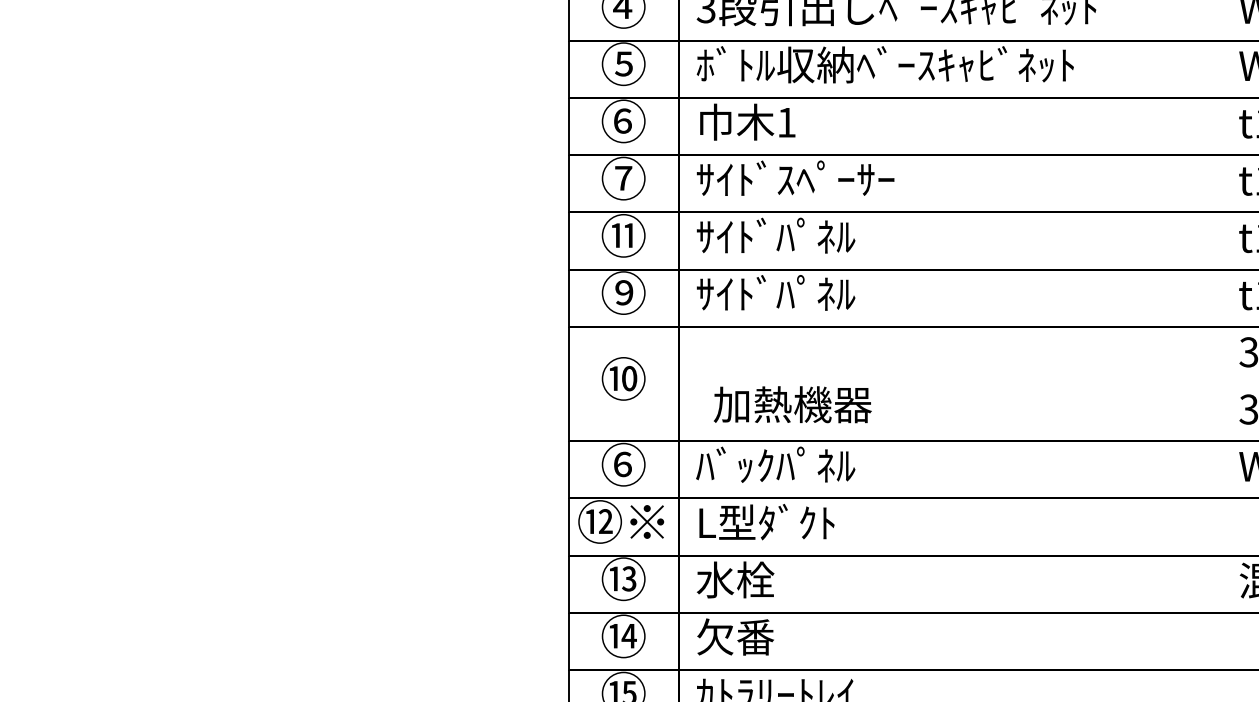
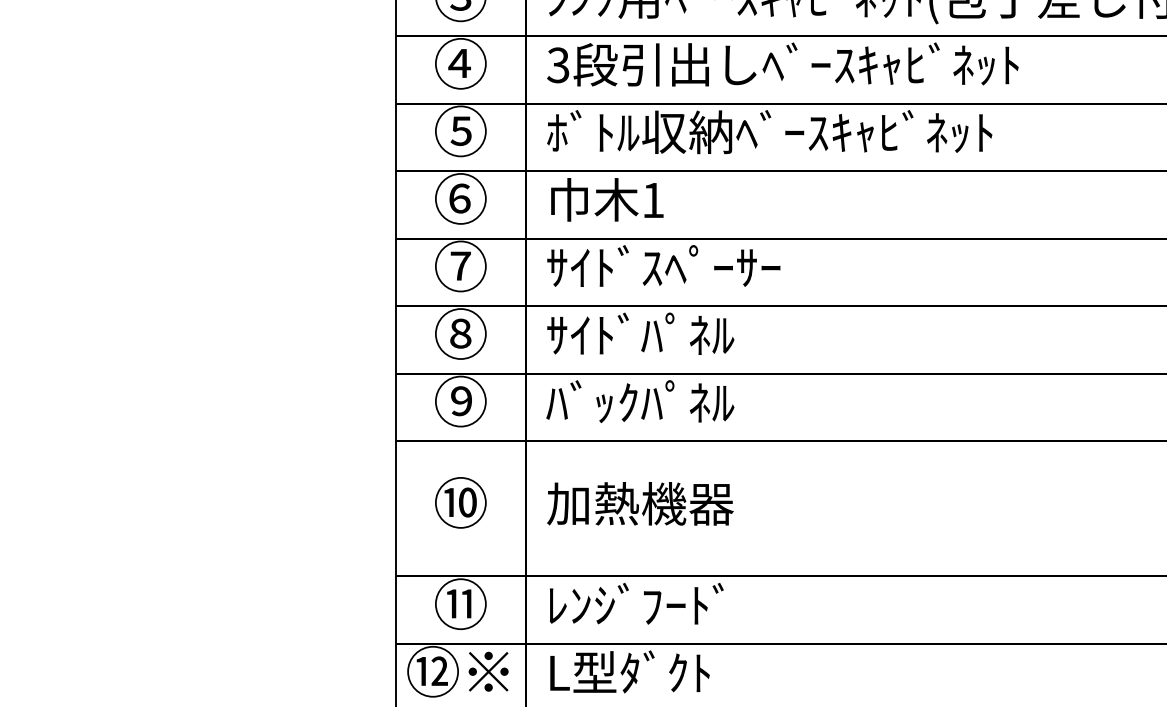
text: (622, 235) -> (459, 333), ⑪ -> ⑧
text: (734, 293) -> (591, 402), ｻｲﾄﾞﾊﾟﾈﾙ -> ﾊﾞｯｸﾊﾟﾈﾙ
text: (792, 404) -> (640, 503), moved
text: (622, 464) -> (459, 603), ⑥ -> ⑪
text: (775, 464) -> (640, 603), ﾊﾞｯｸﾊﾟﾈﾙ -> ﾚﾝｼﾞﾌｰﾄﾞ

